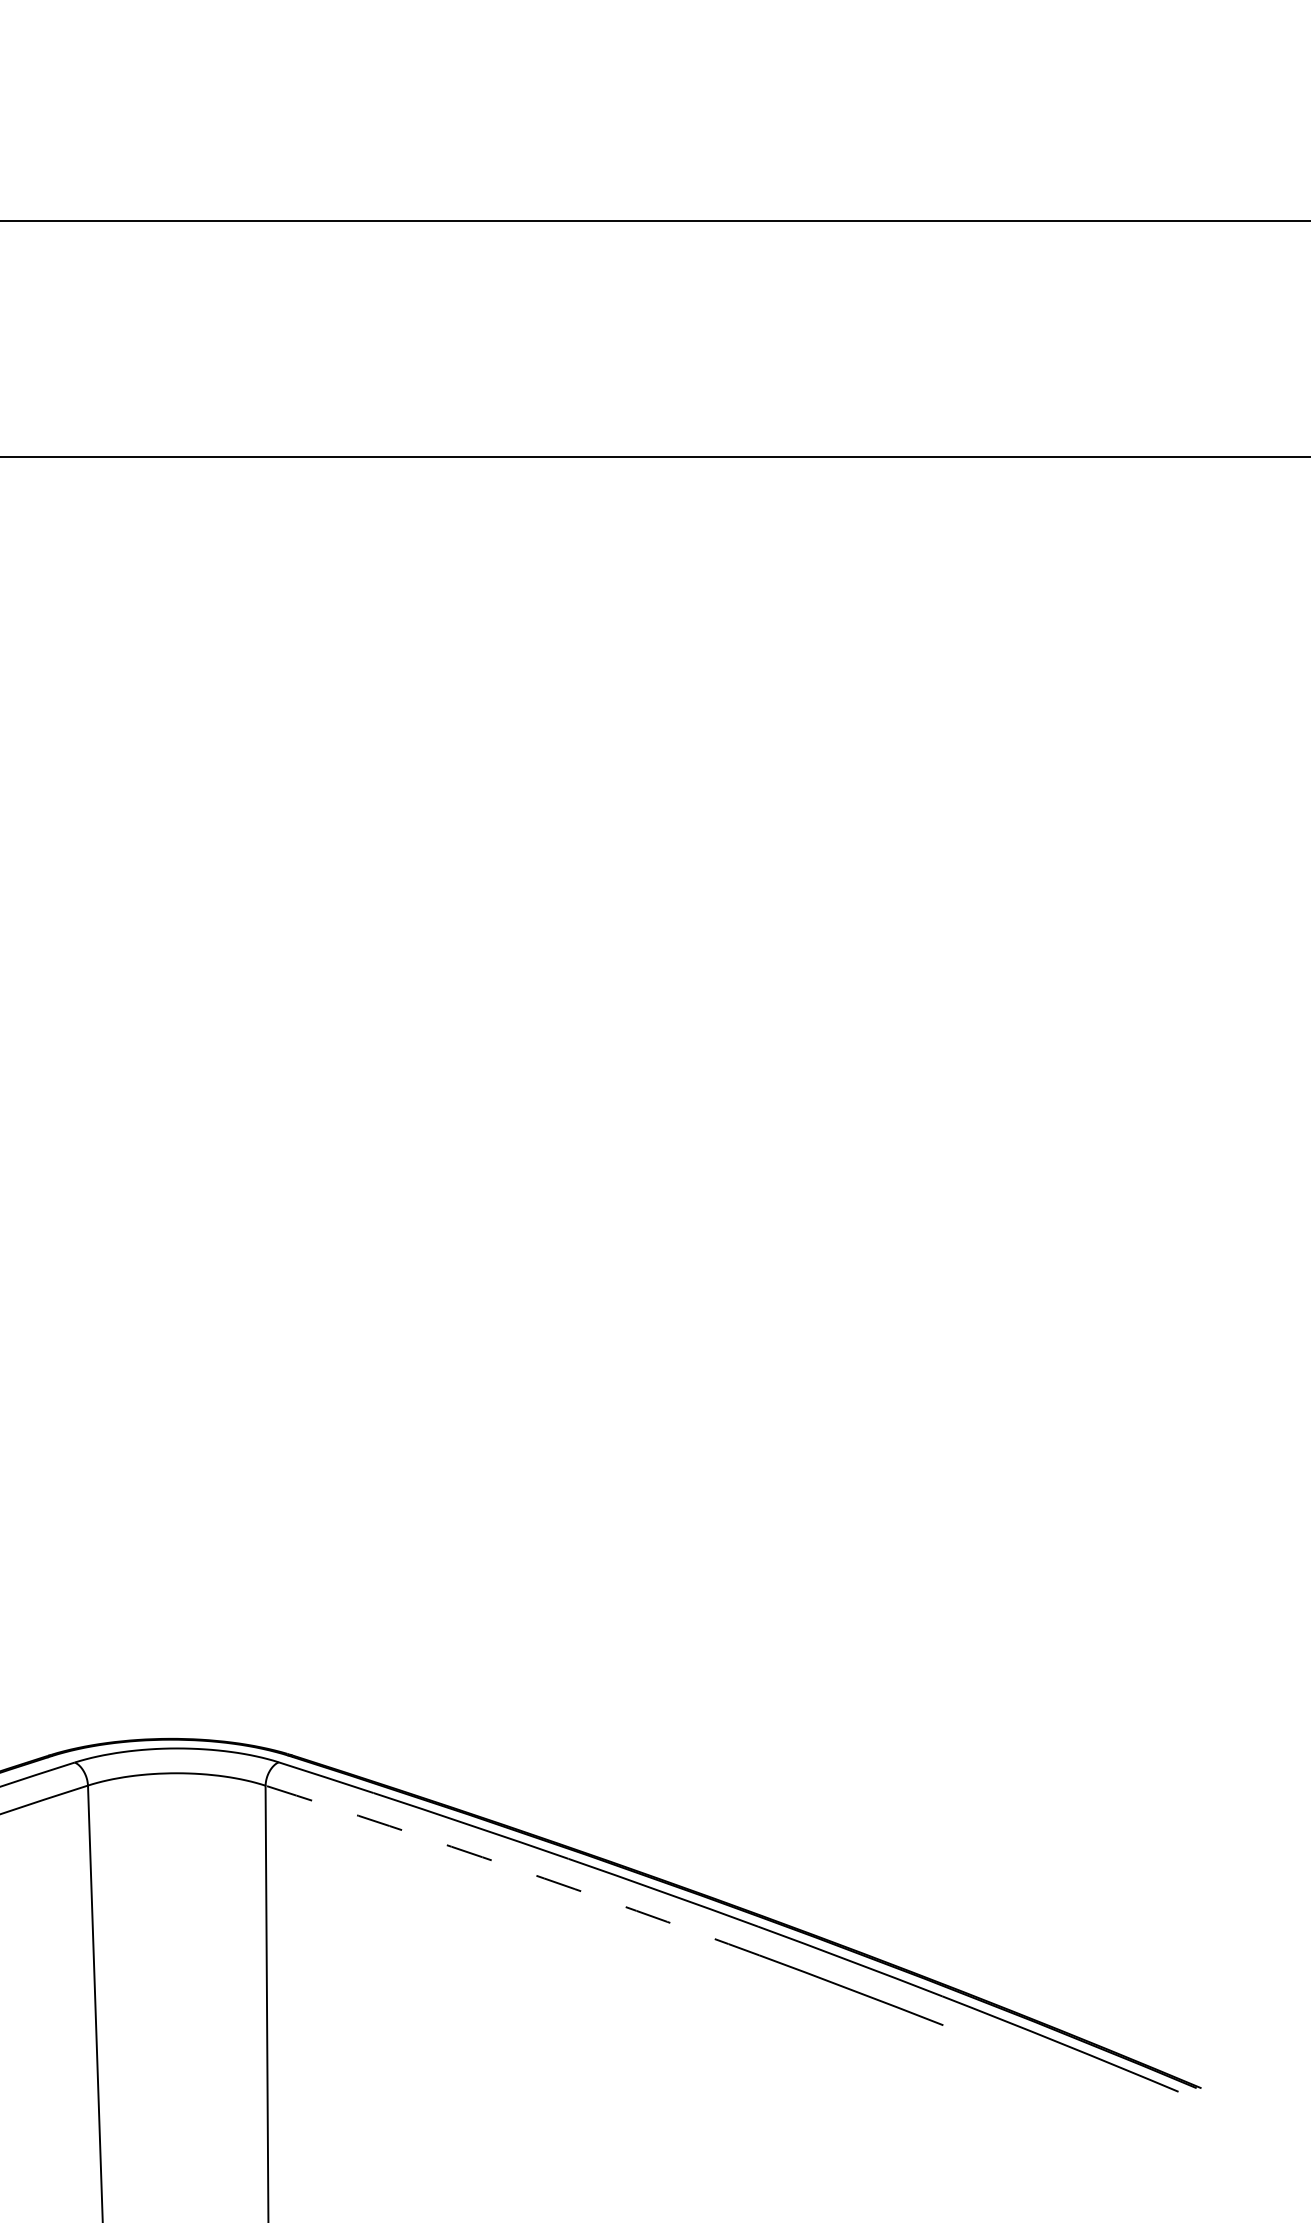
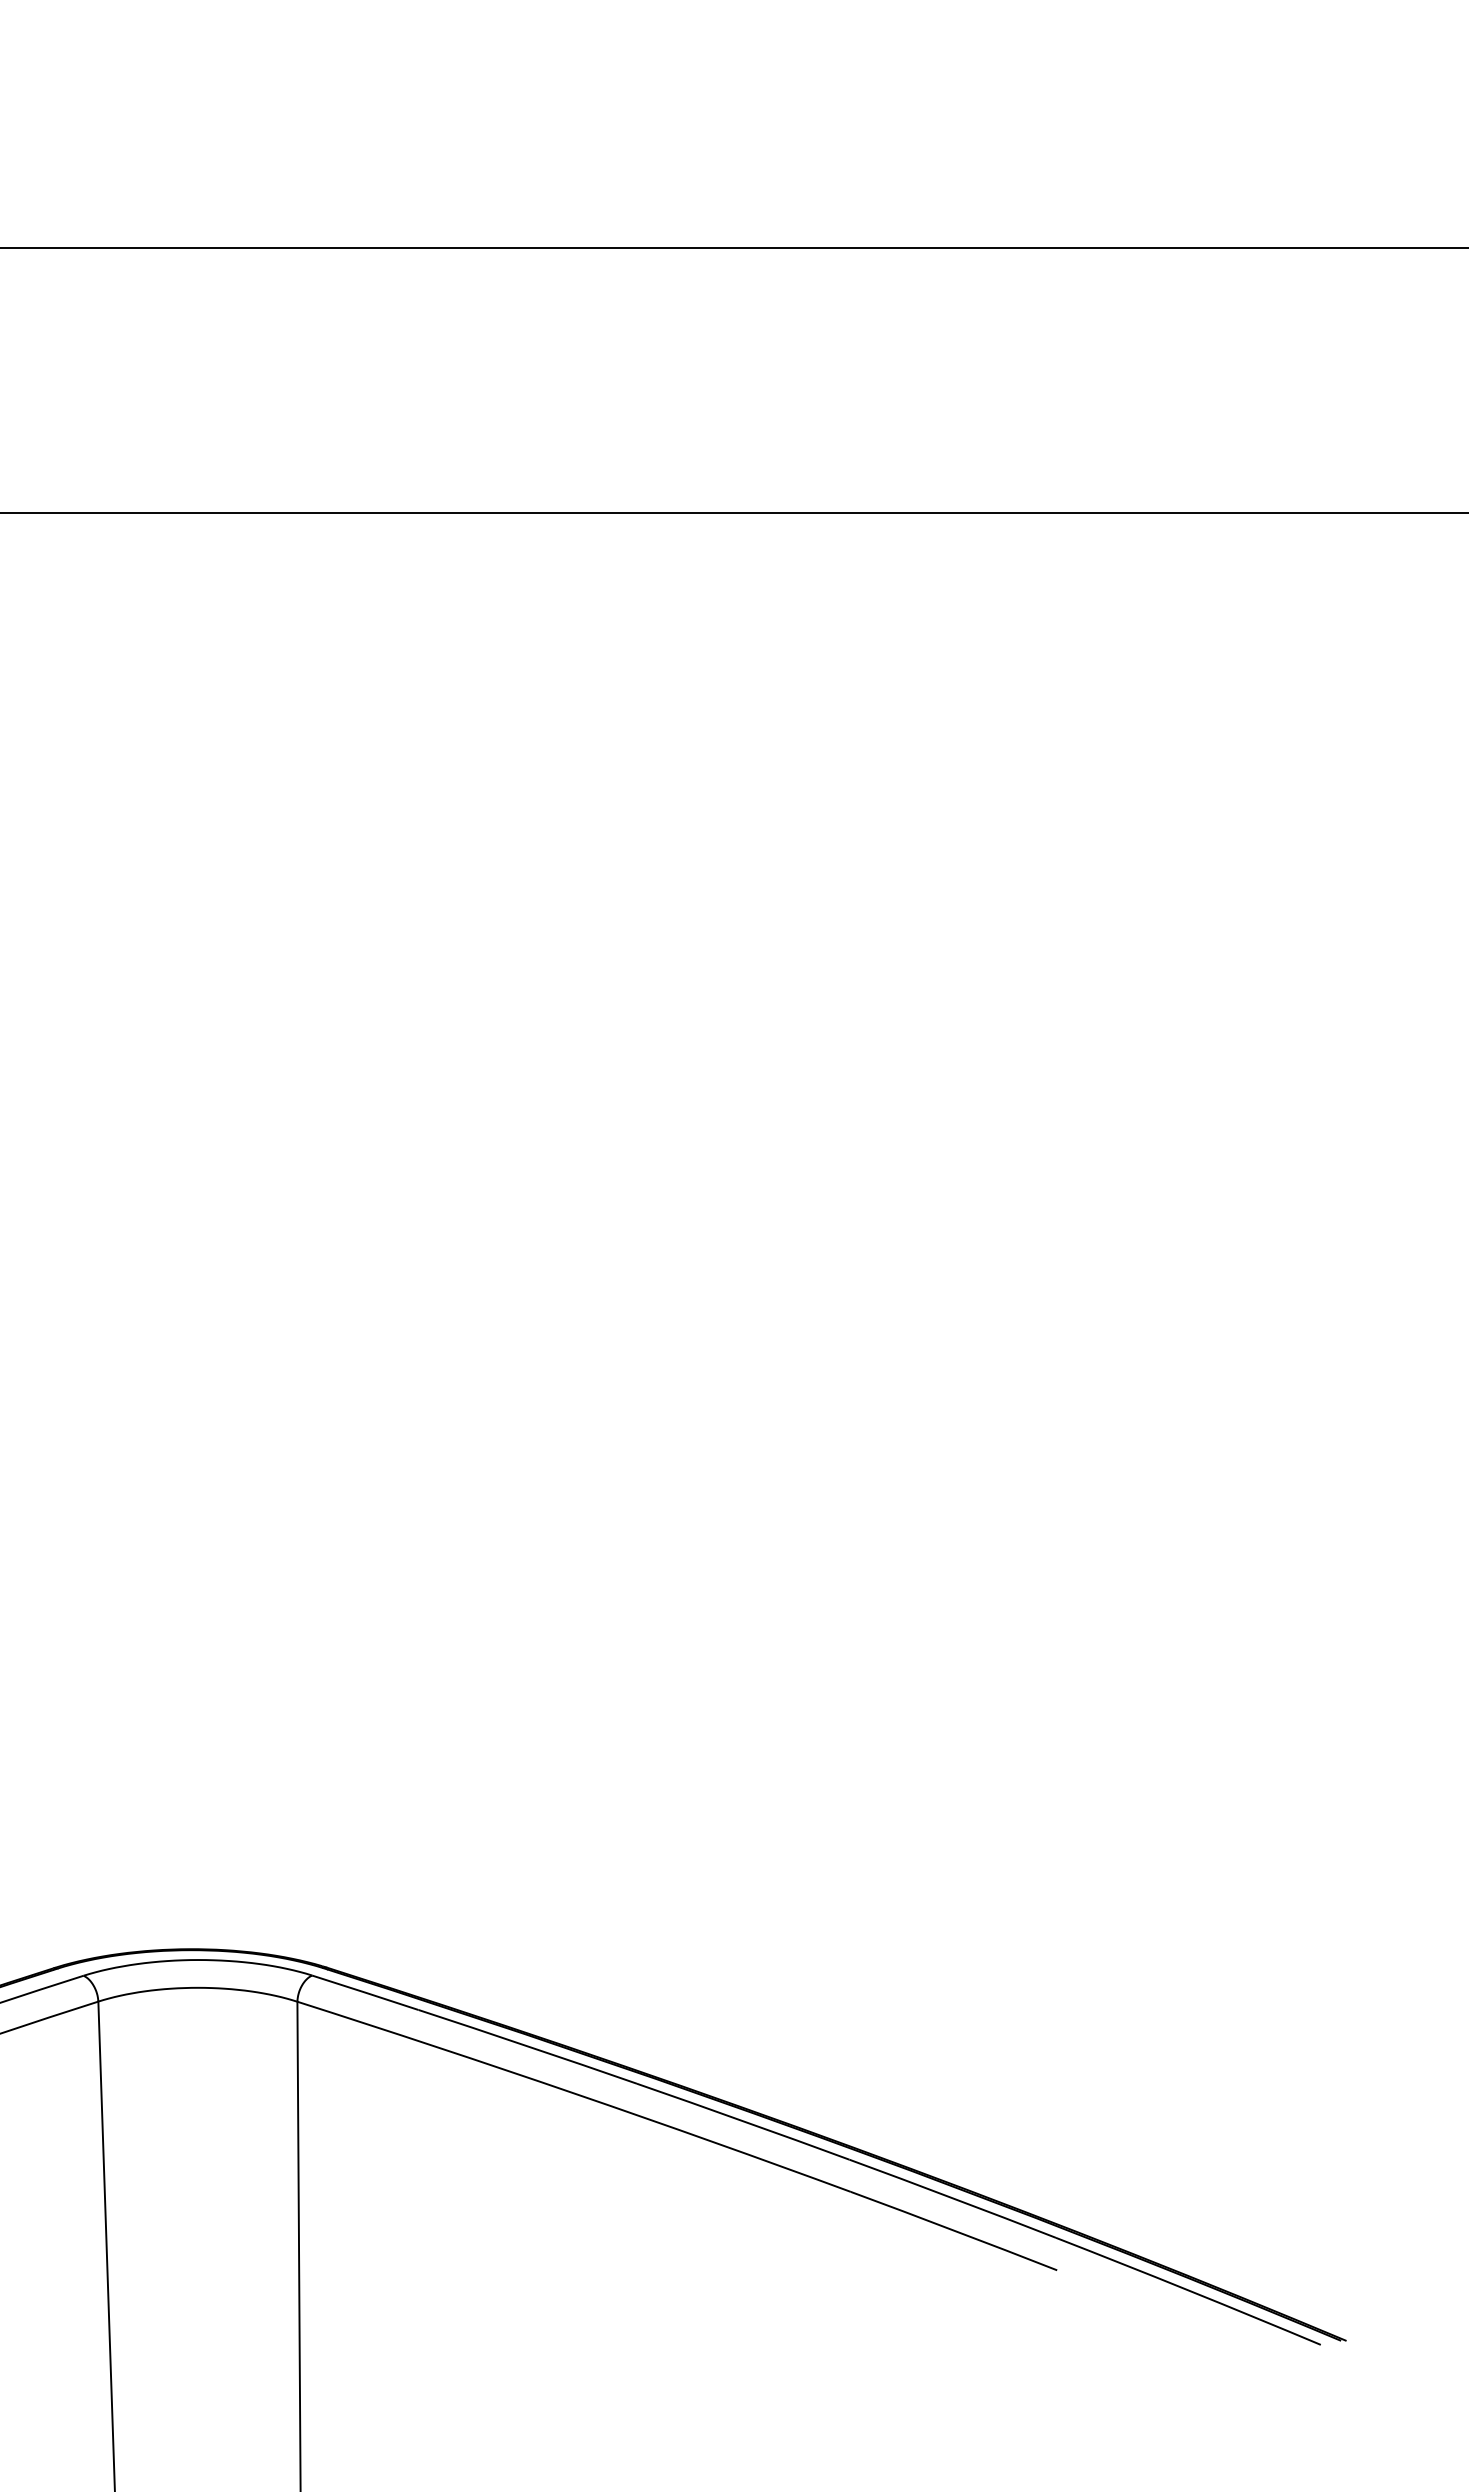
arc: (513, 1867) -> (575, 2093), dashed -> solid

